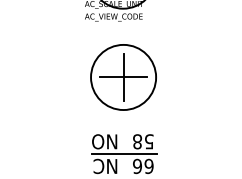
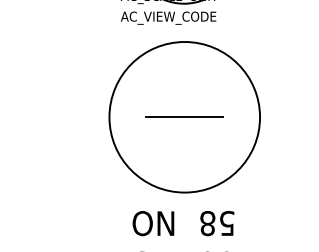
circle: (123, 77) -> (184, 117), size x1.4
line: (123, 77) -> (184, 117), removed
line: (124, 153) -> (186, 242), removed

